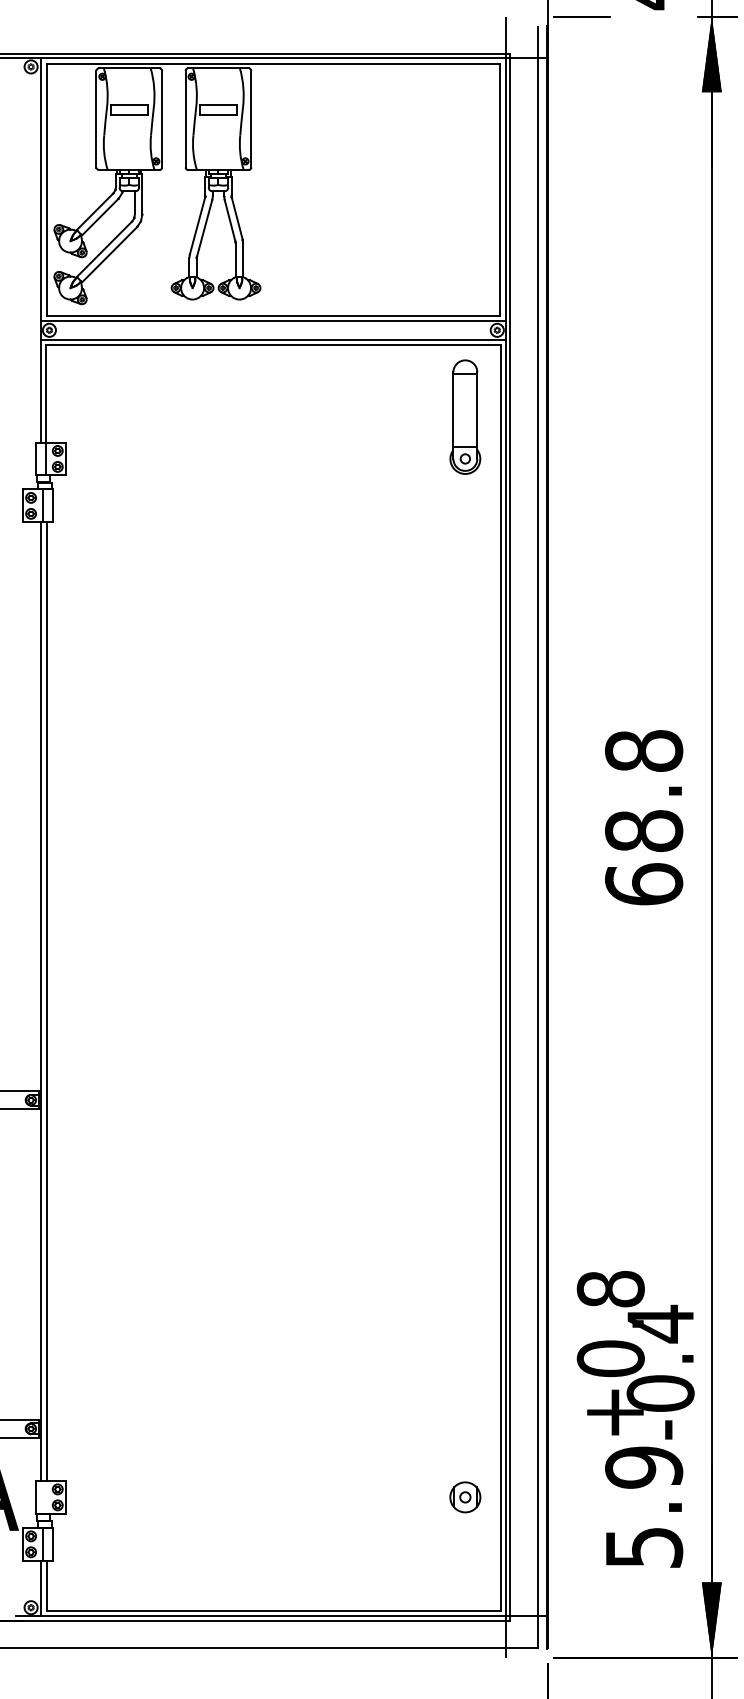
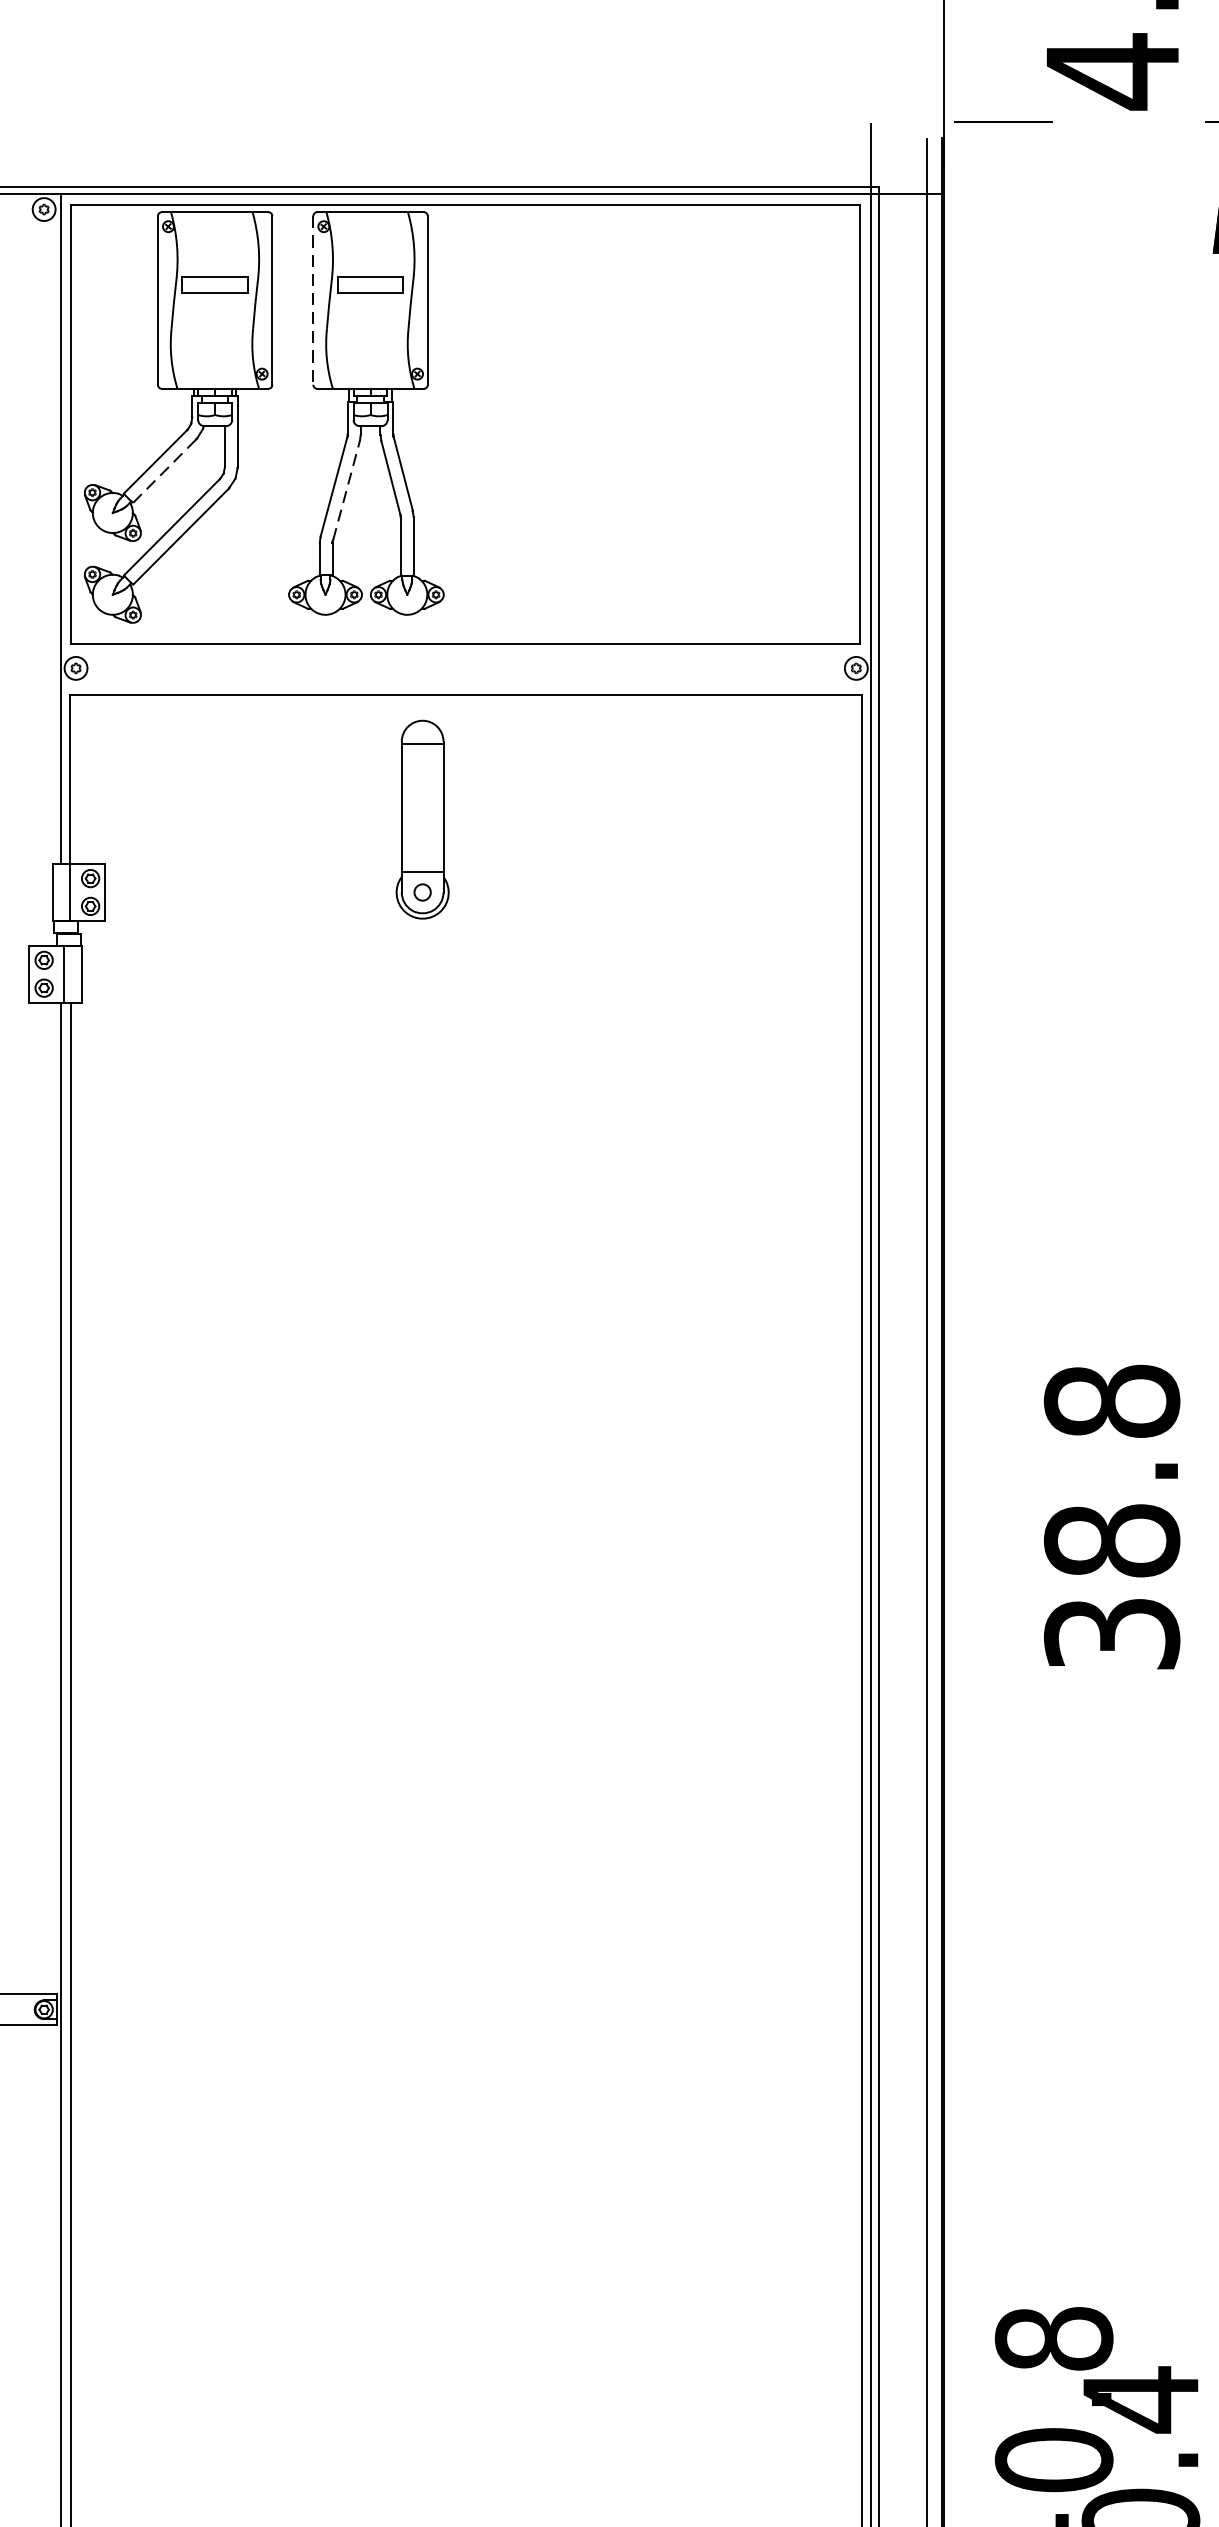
line: (185, 119) -> (313, 301), solid -> dashed
line: (100, 217) -> (165, 471), solid -> dashed
line: (204, 227) -> (346, 489), solid -> dashed
line: (272, 320) -> (464, 651), removed
line: (272, 339) -> (464, 684), removed
part: (465, 416) -> (422, 818), moved
text: (644, 884) -> (1112, 1633), 68.8 -> 38.8

